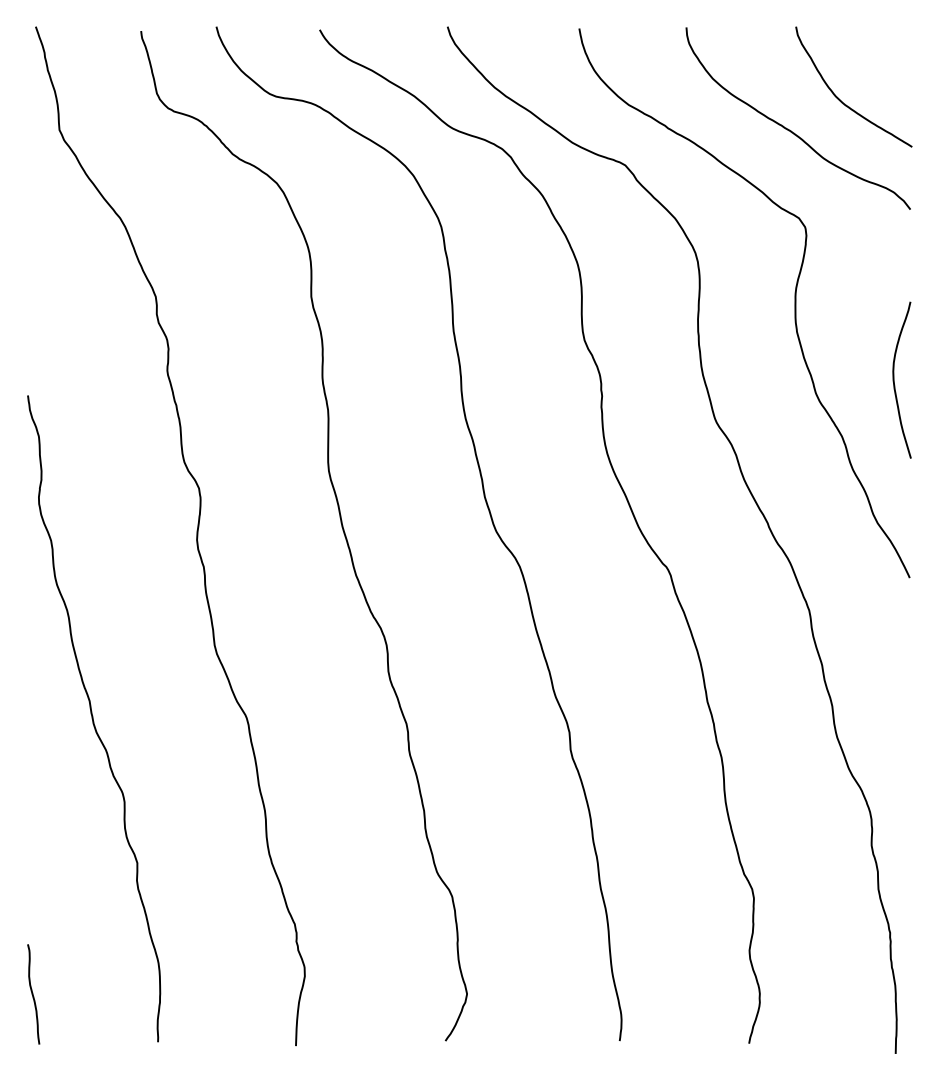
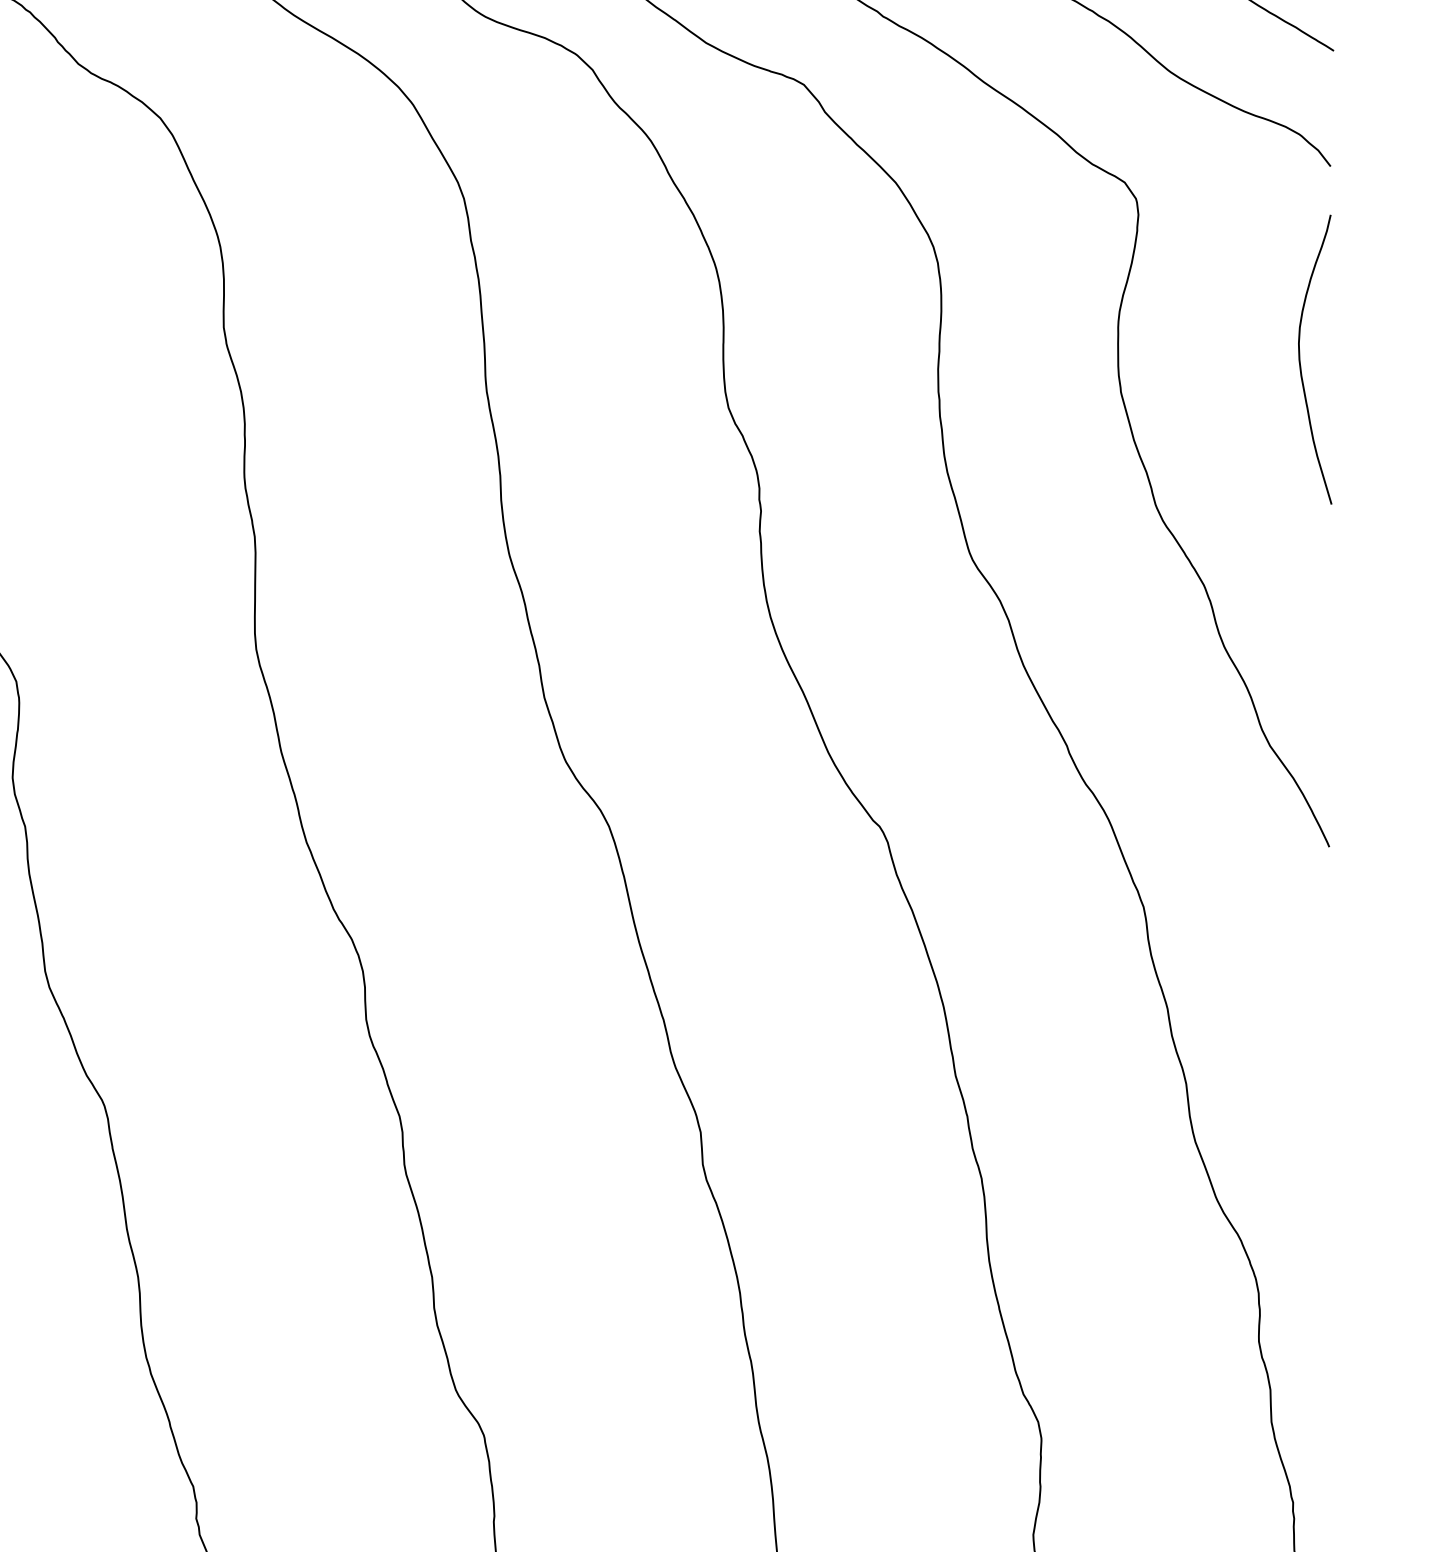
curve: (894, 379) -> (1301, 358), moved

